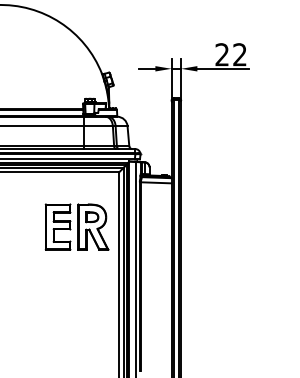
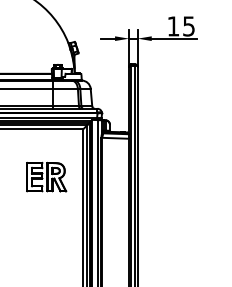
text: (230, 54) -> (180, 26), 22 -> 15
part: (76, 227) -> (46, 177), size x0.71

